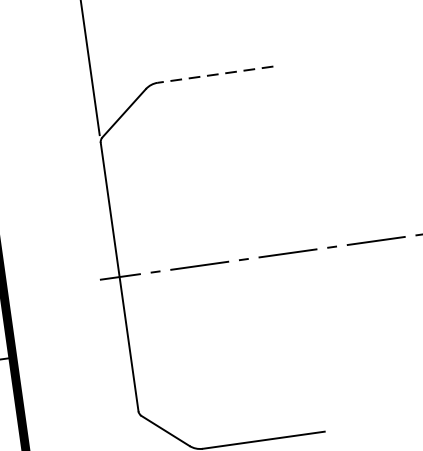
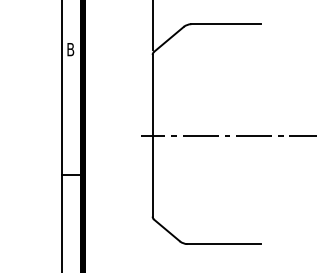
line: (216, 75) -> (226, 24), dashed -> solid

